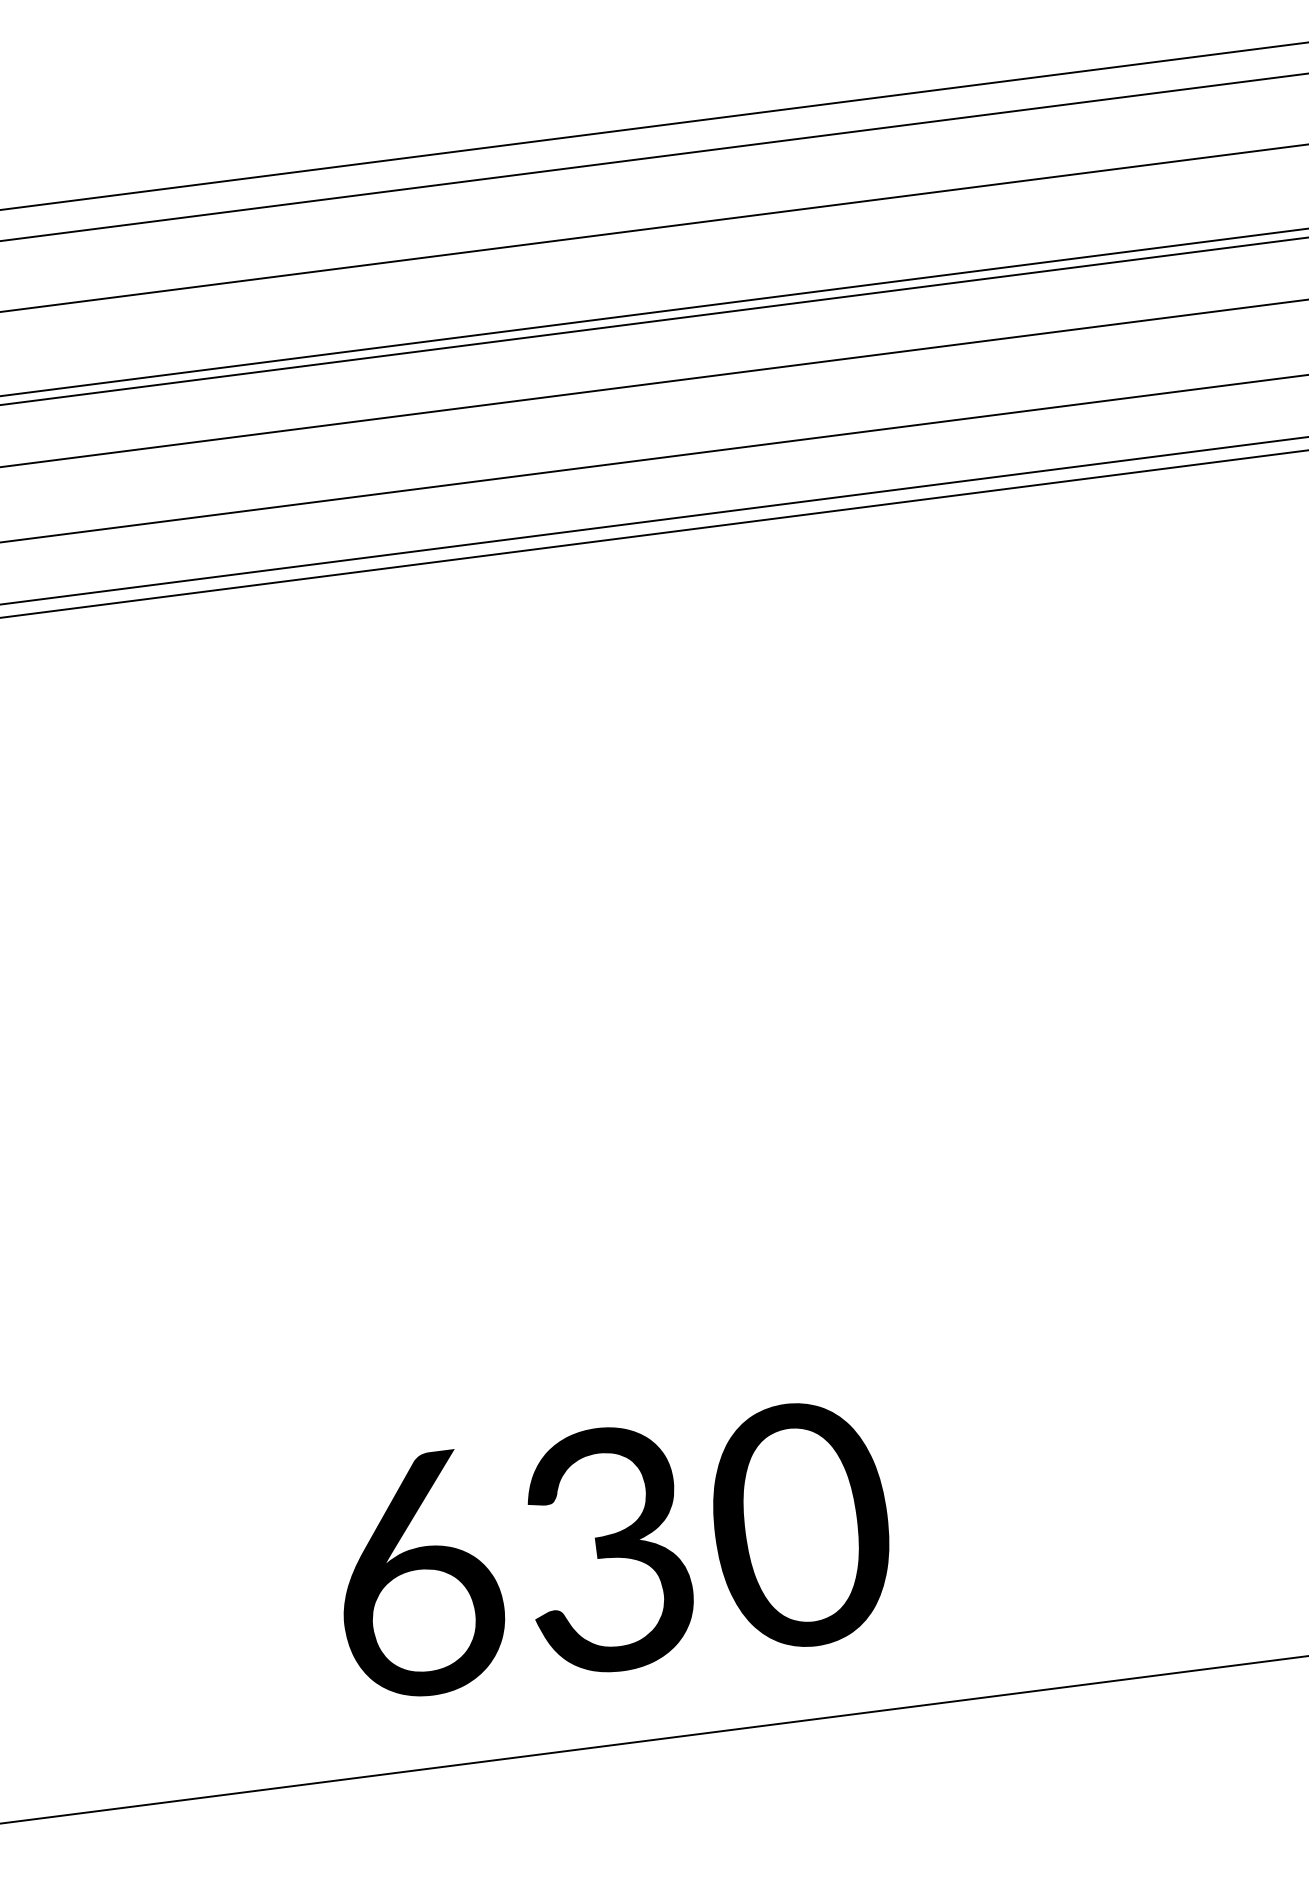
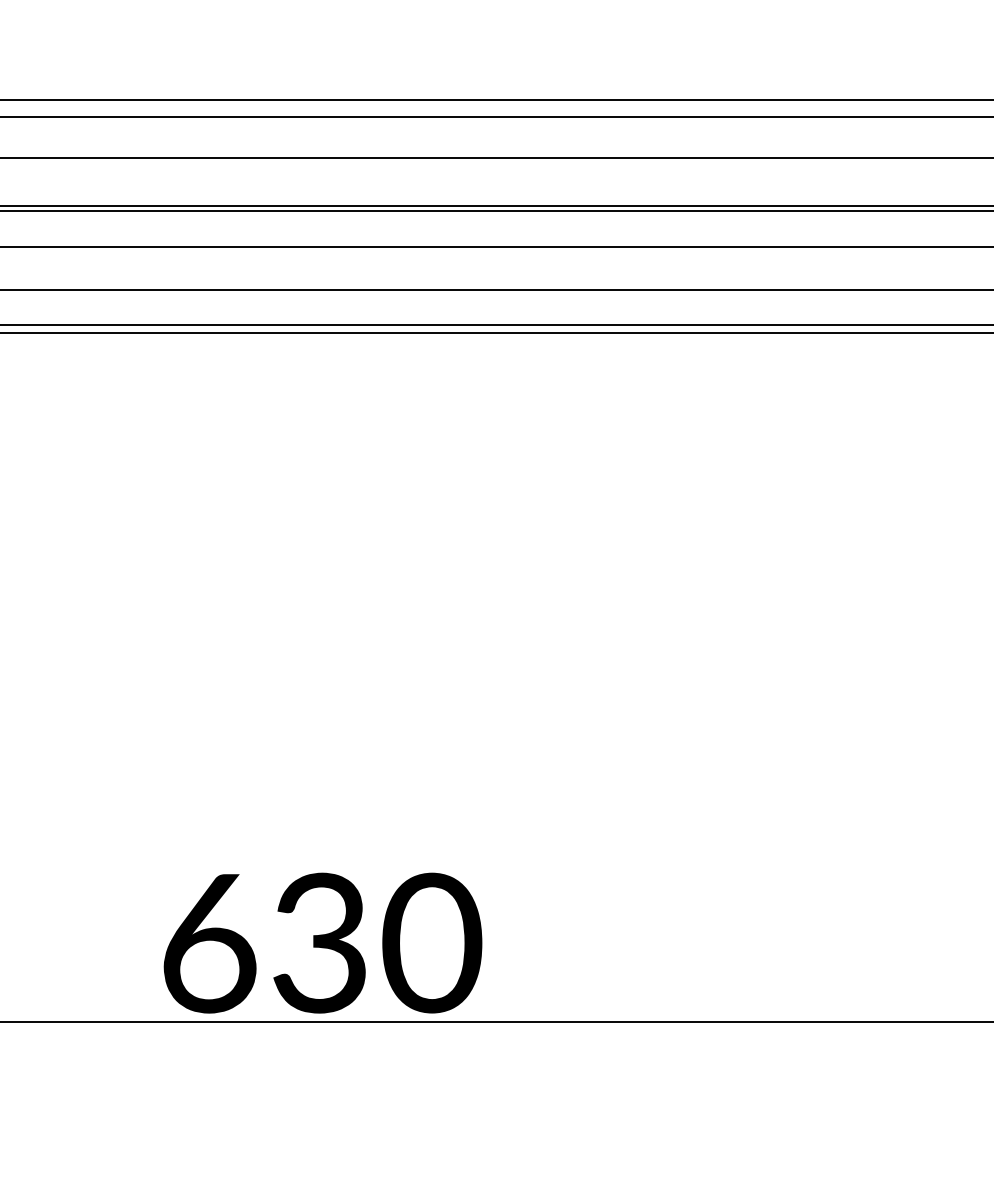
text: (612, 1548) -> (322, 942), moved

